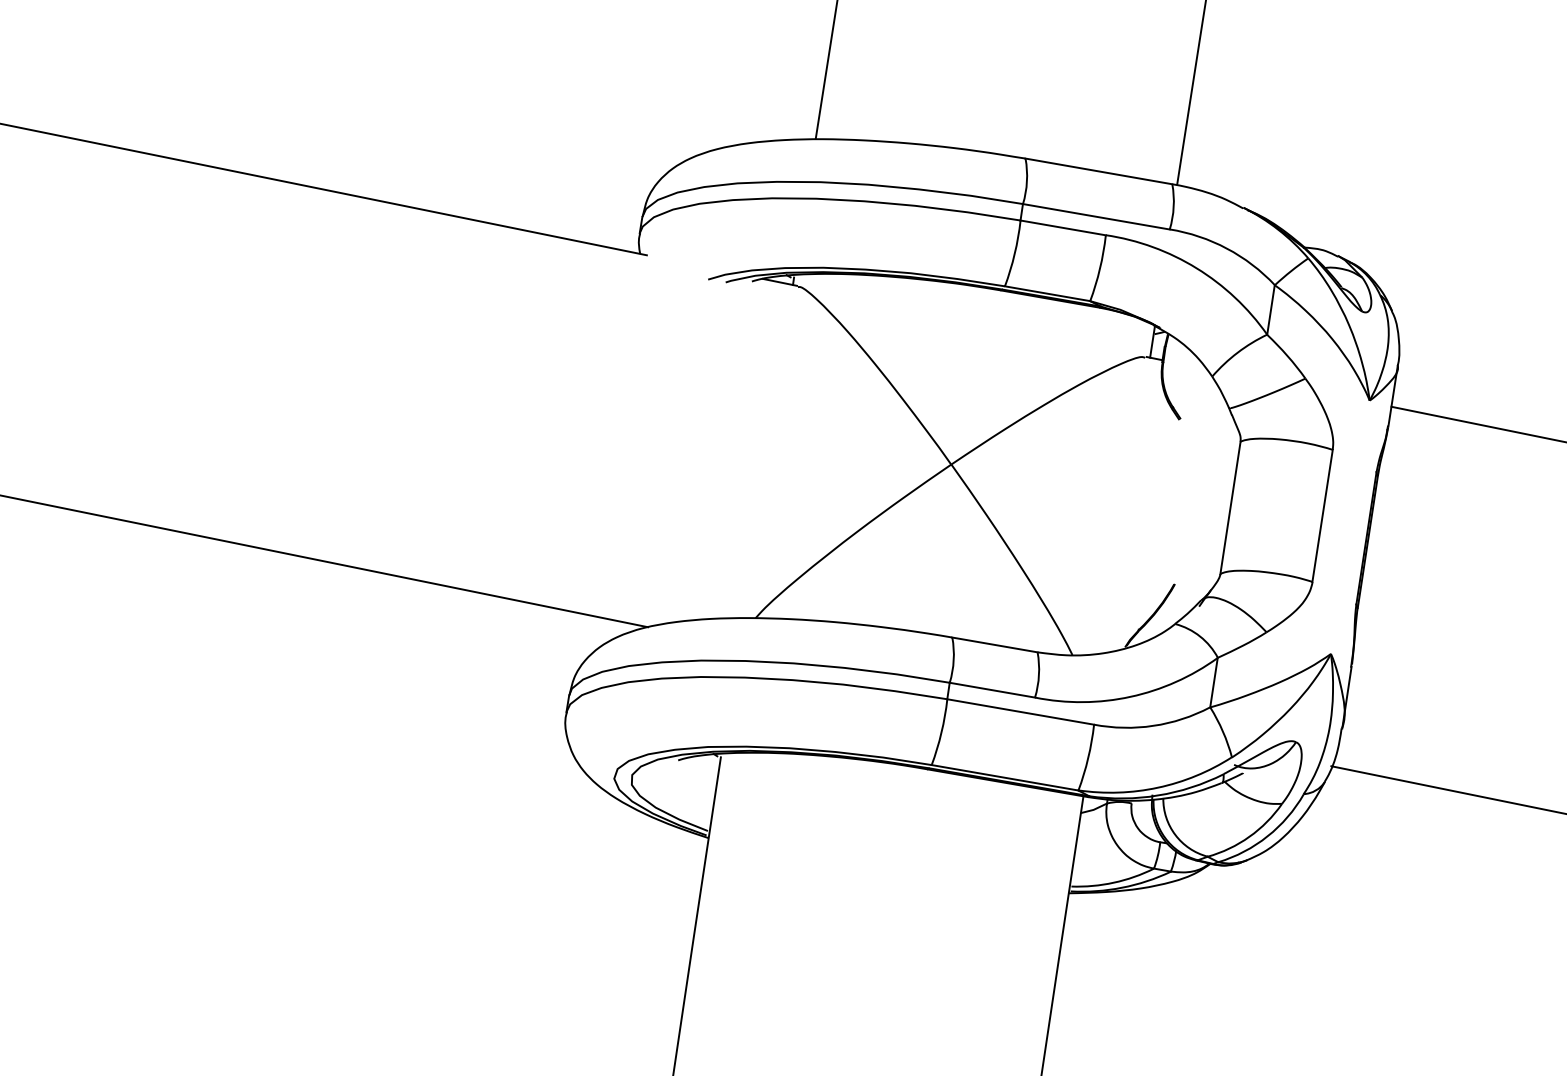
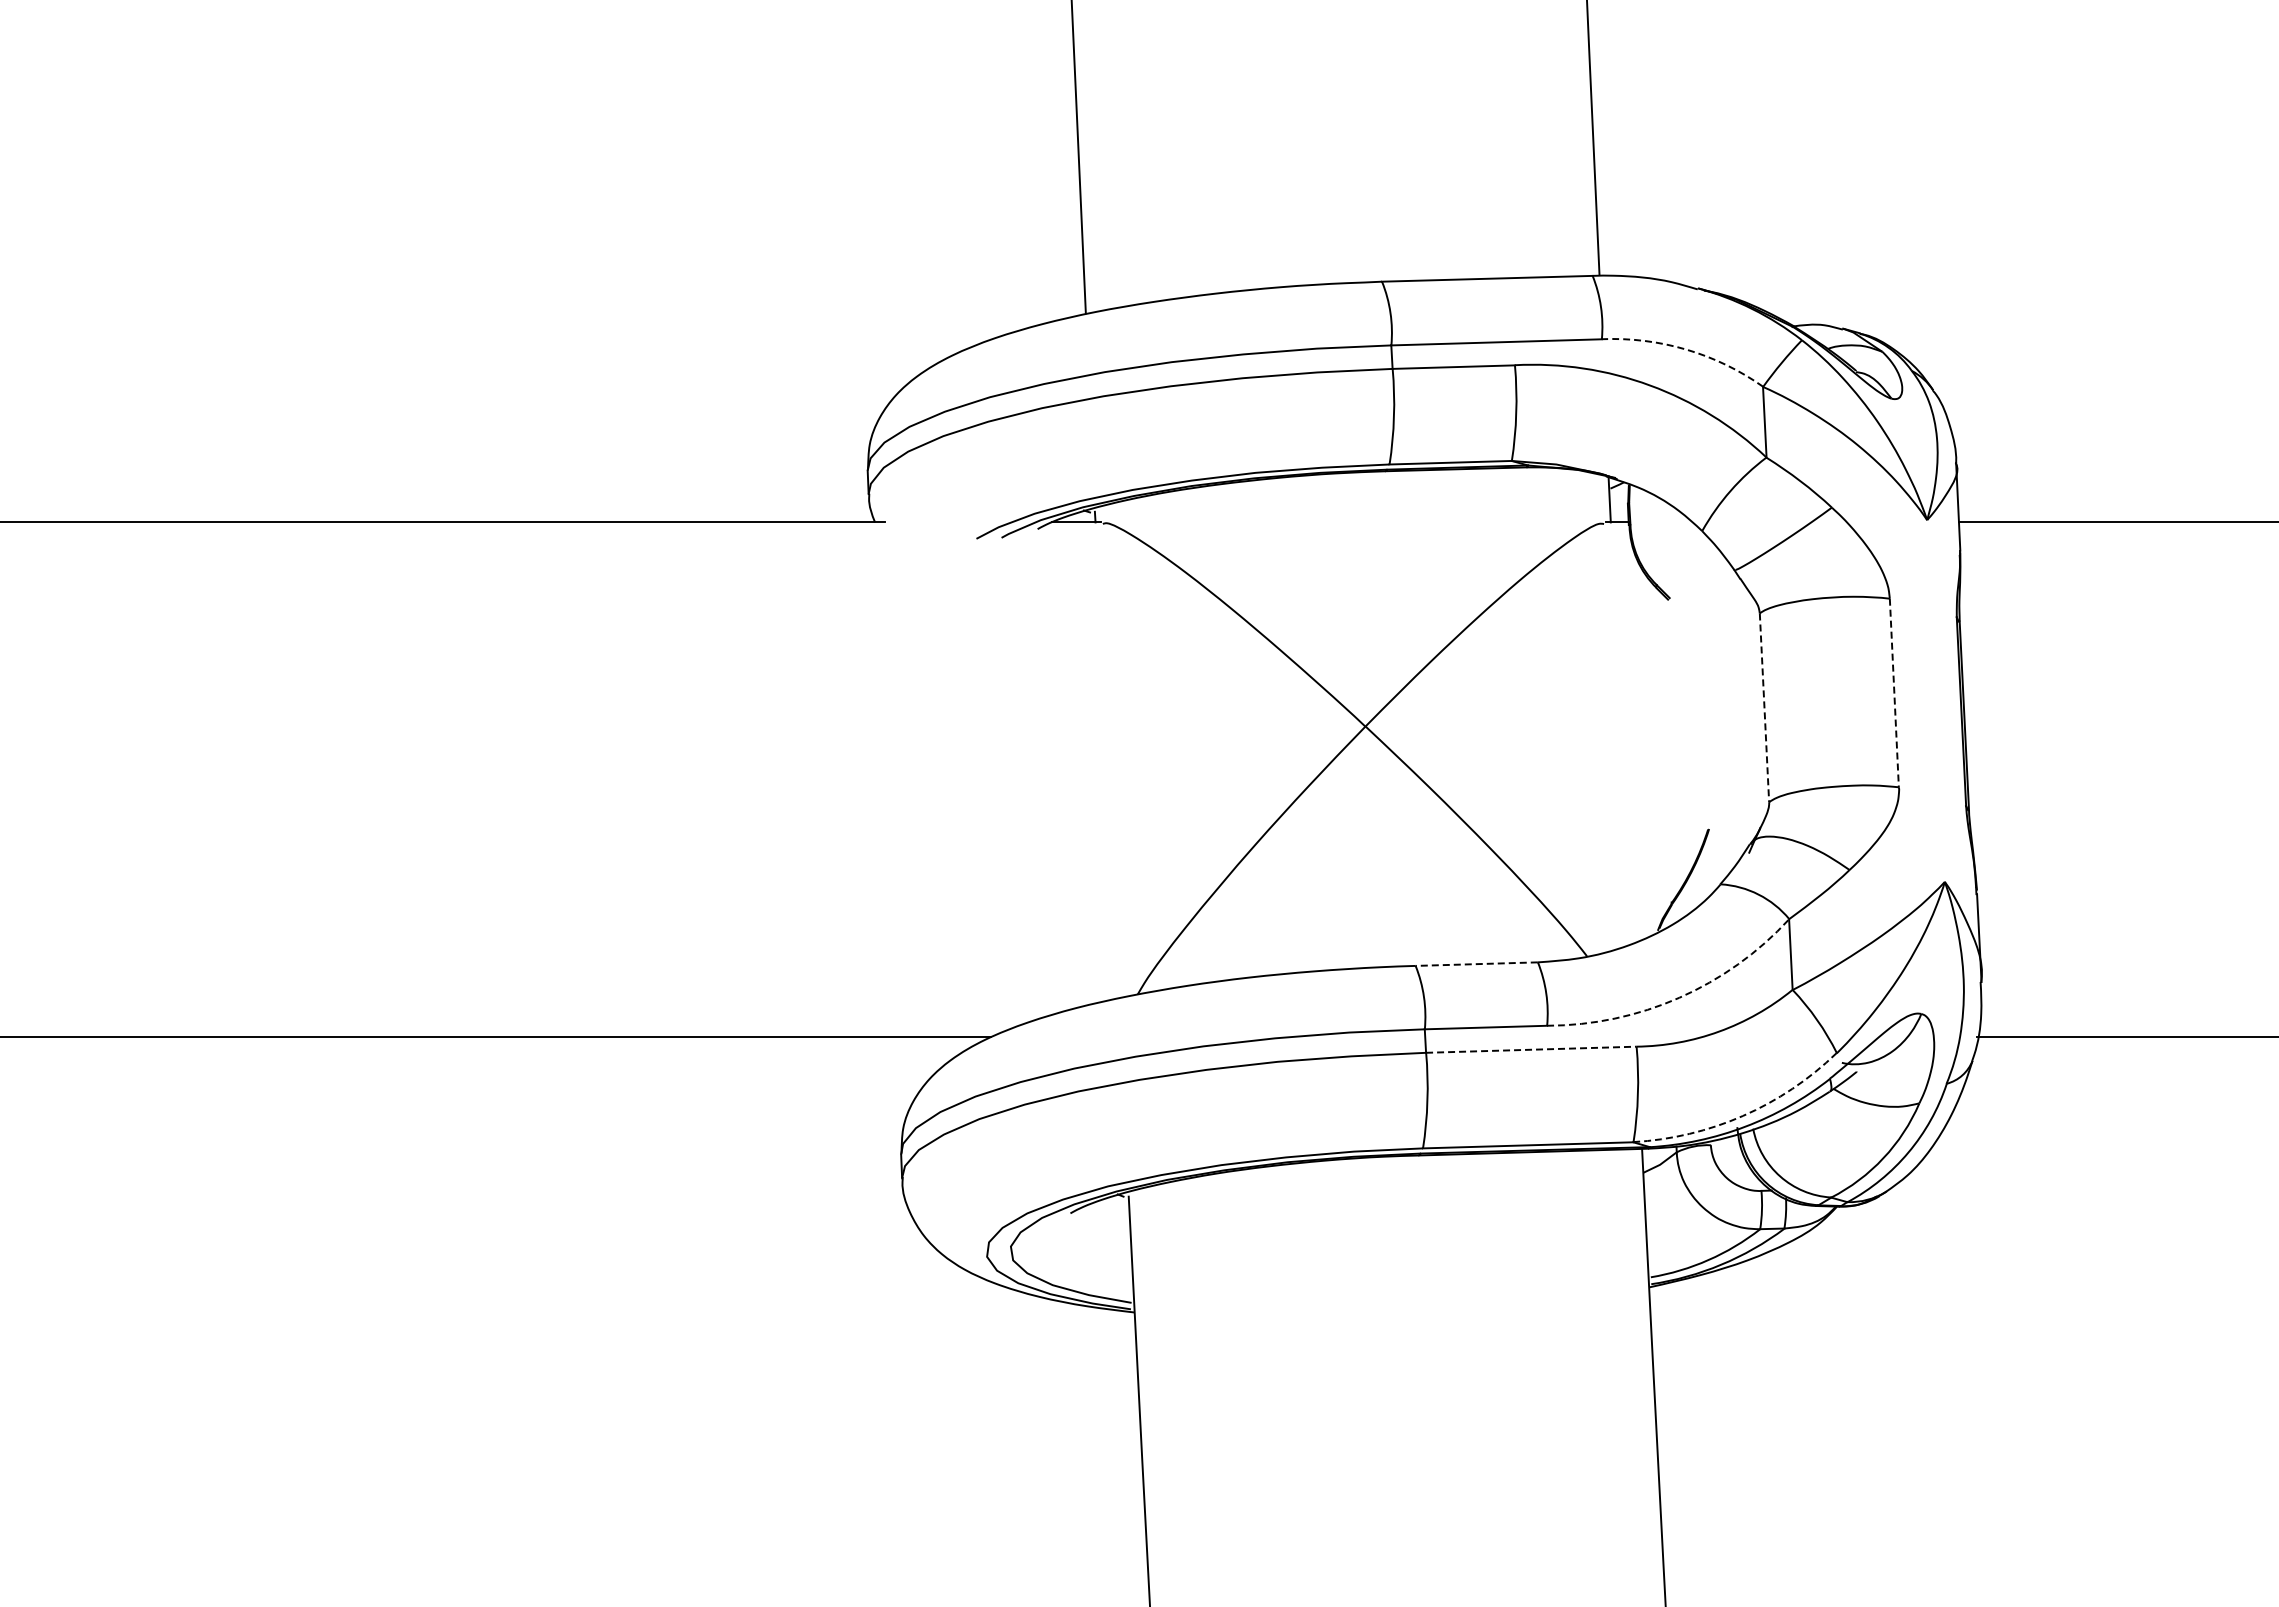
arc: (1226, 248) -> (1686, 349), solid -> dashed
line: (1230, 507) -> (1764, 707), solid -> dashed
line: (1322, 516) -> (1894, 693), solid -> dashed
line: (994, 645) -> (1476, 964), solid -> dashed
arc: (1130, 696) -> (1679, 997), solid -> dashed
line: (1020, 711) -> (1531, 1049), solid -> dashed
arc: (1157, 787) -> (1742, 1115), solid -> dashed

